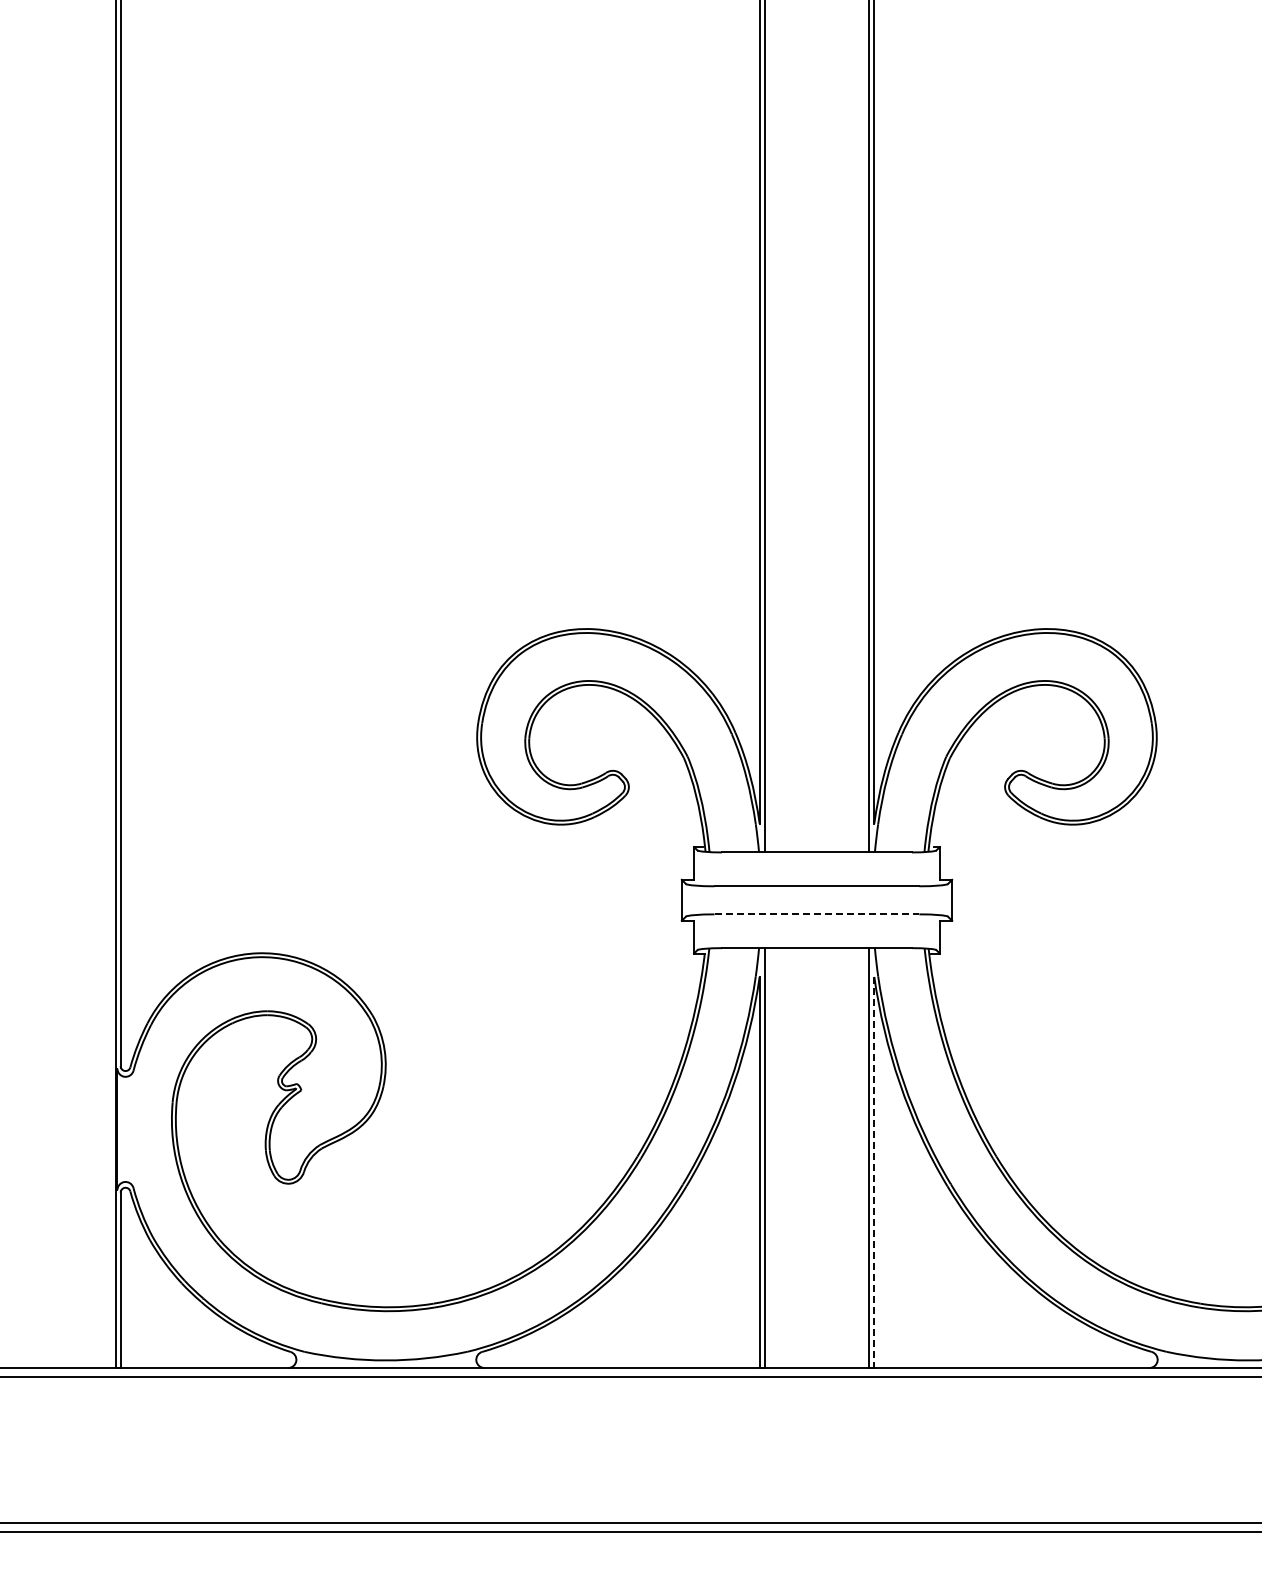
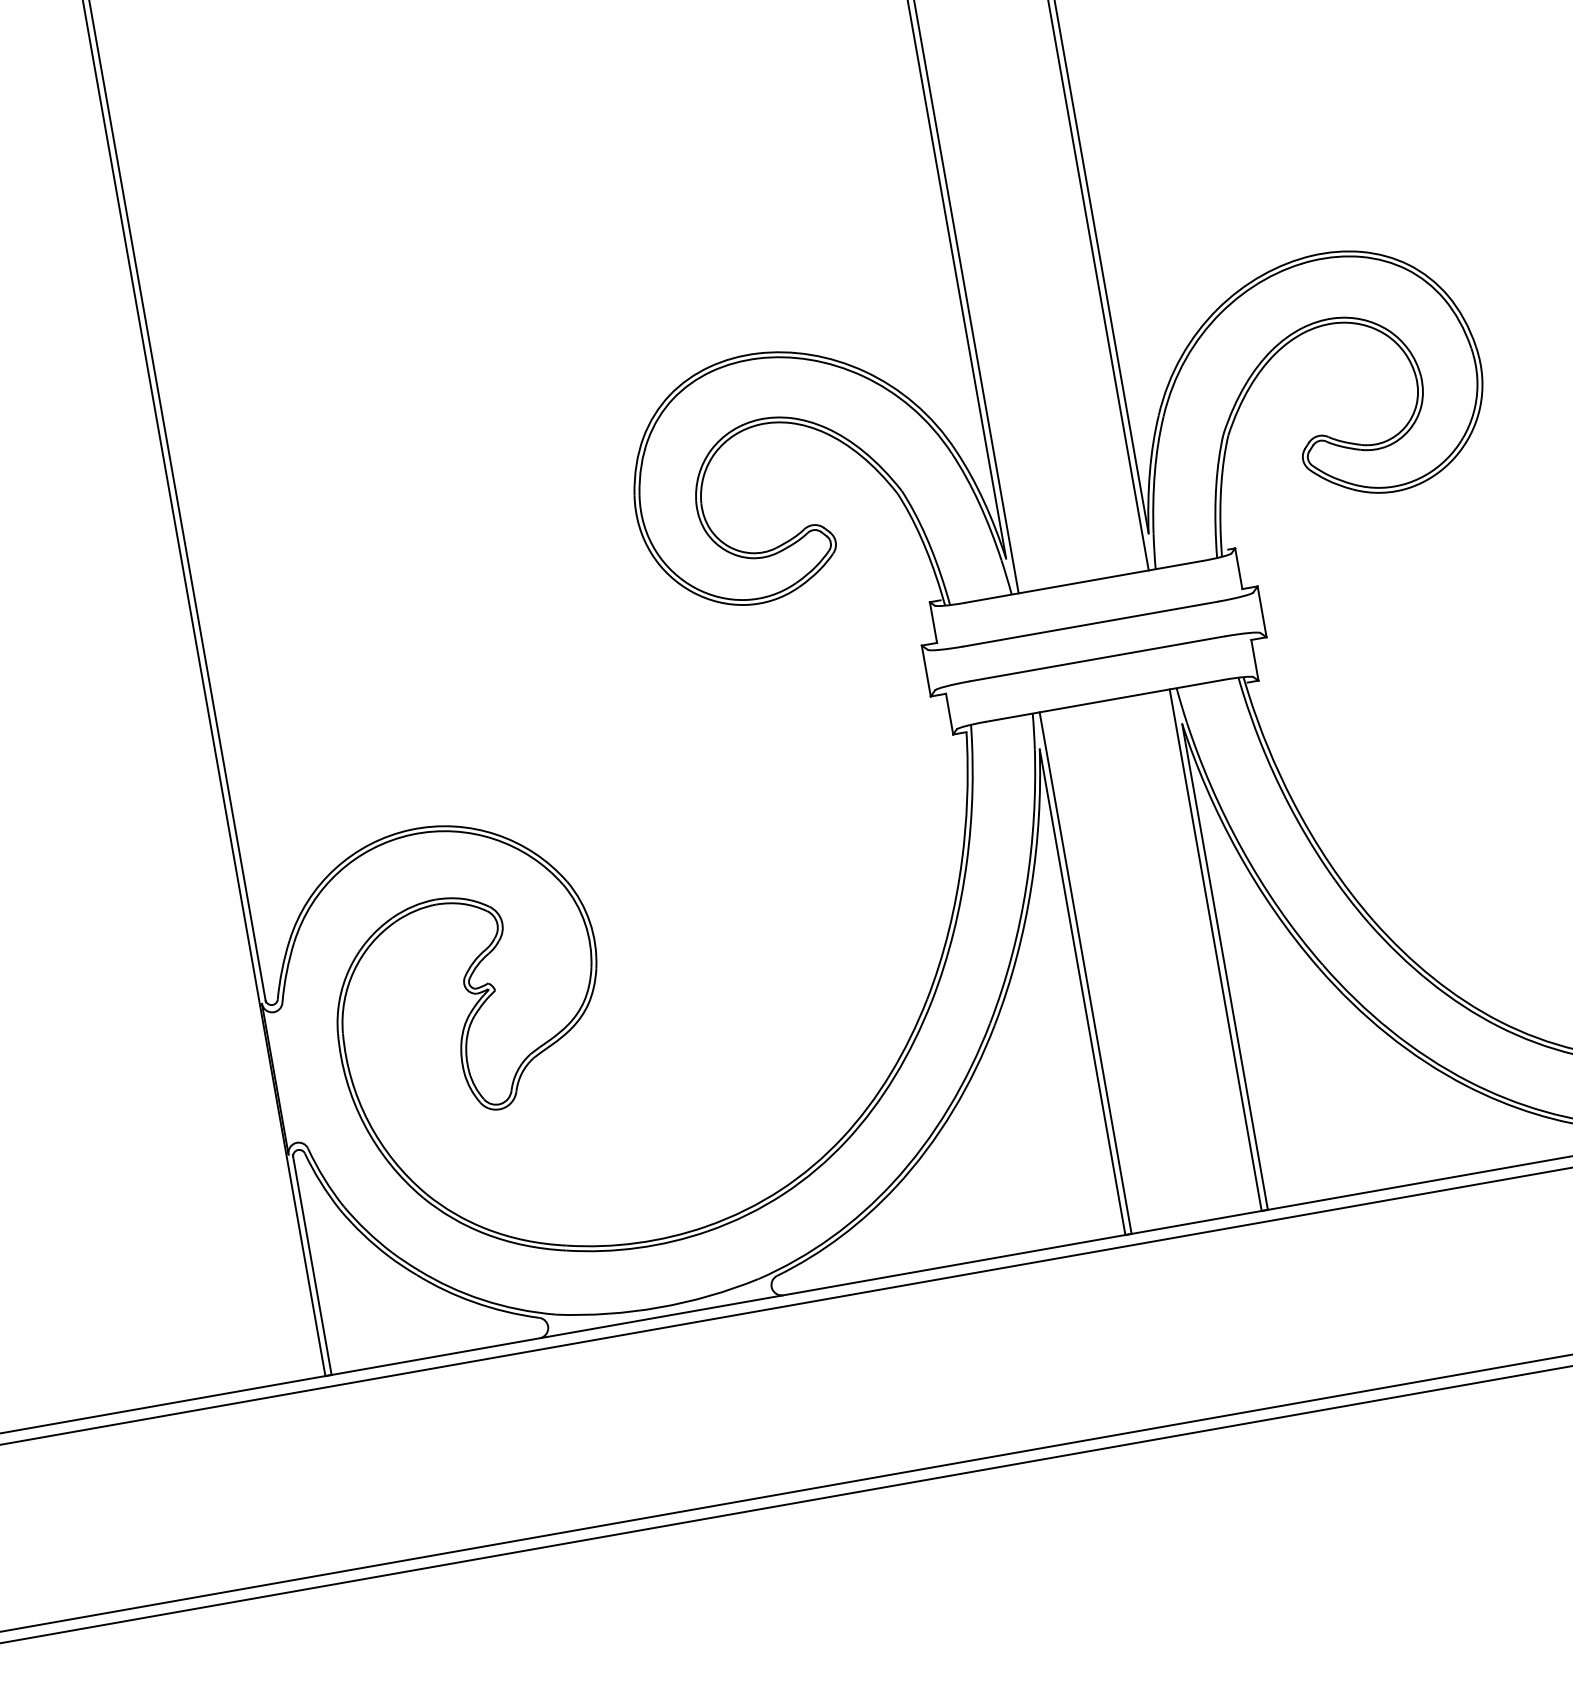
line: (817, 914) -> (1097, 658), dashed -> solid
line: (874, 1173) -> (1225, 968), dashed -> solid

